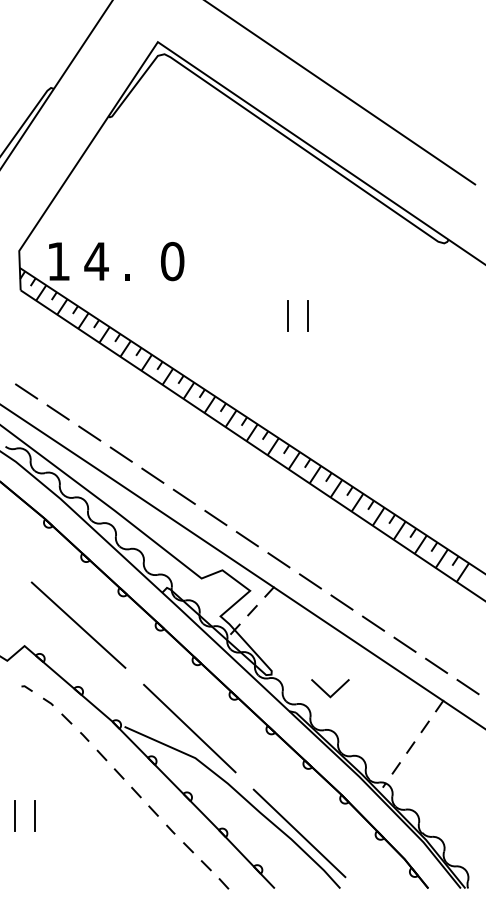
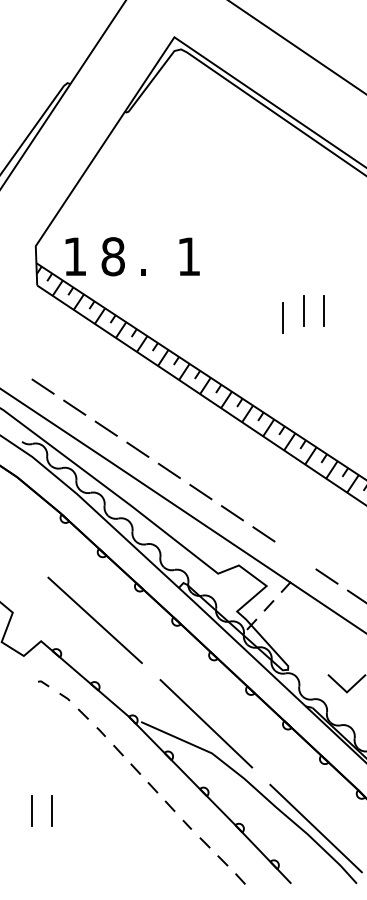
text: (96, 261) -> (113, 256), 4 -> 8
text: (172, 261) -> (189, 256), 0 -> 1
line: (266, 322) -> (283, 317), added
line: (278, 560) -> (295, 555), removed

